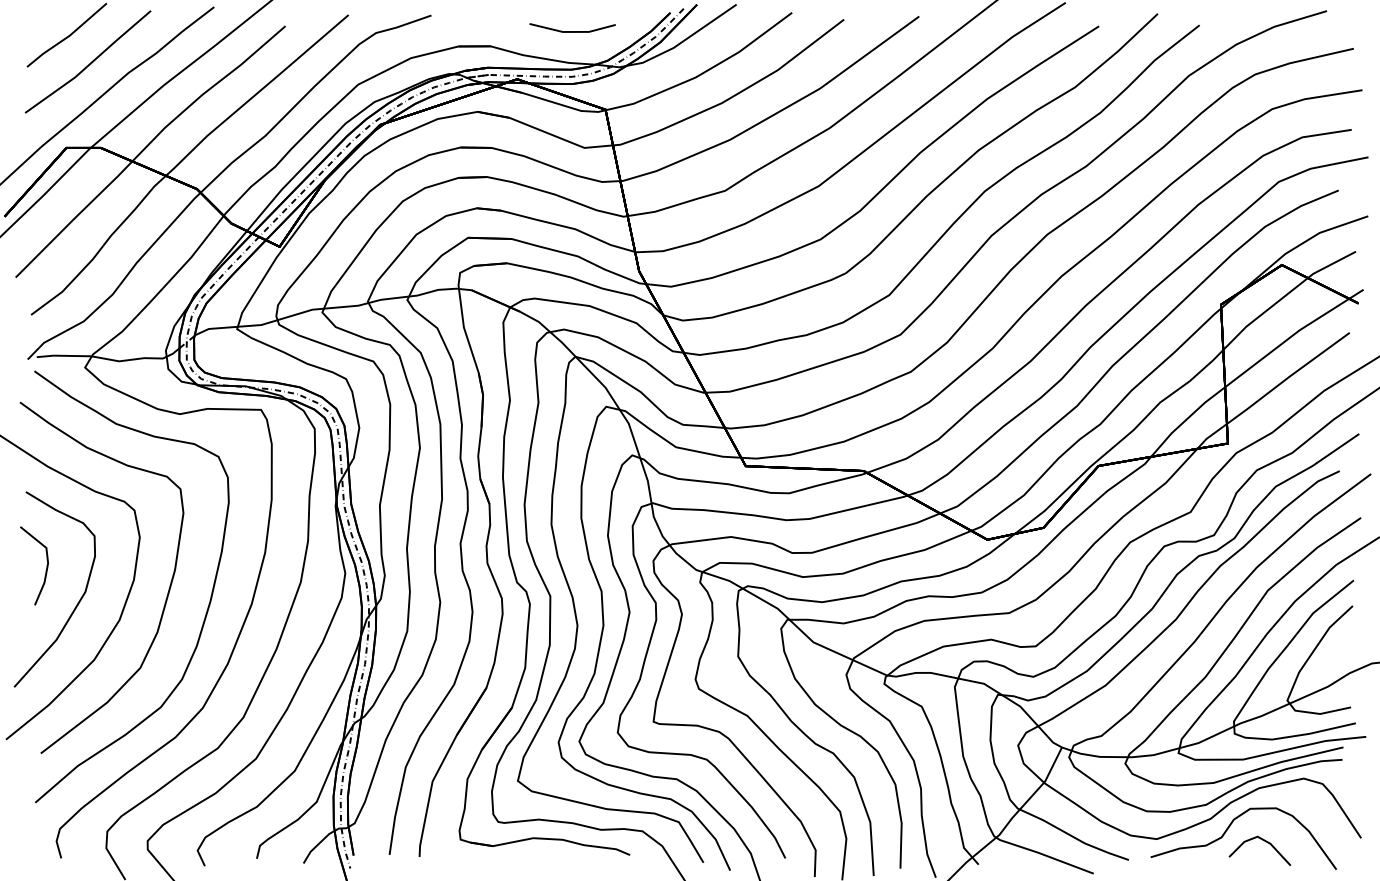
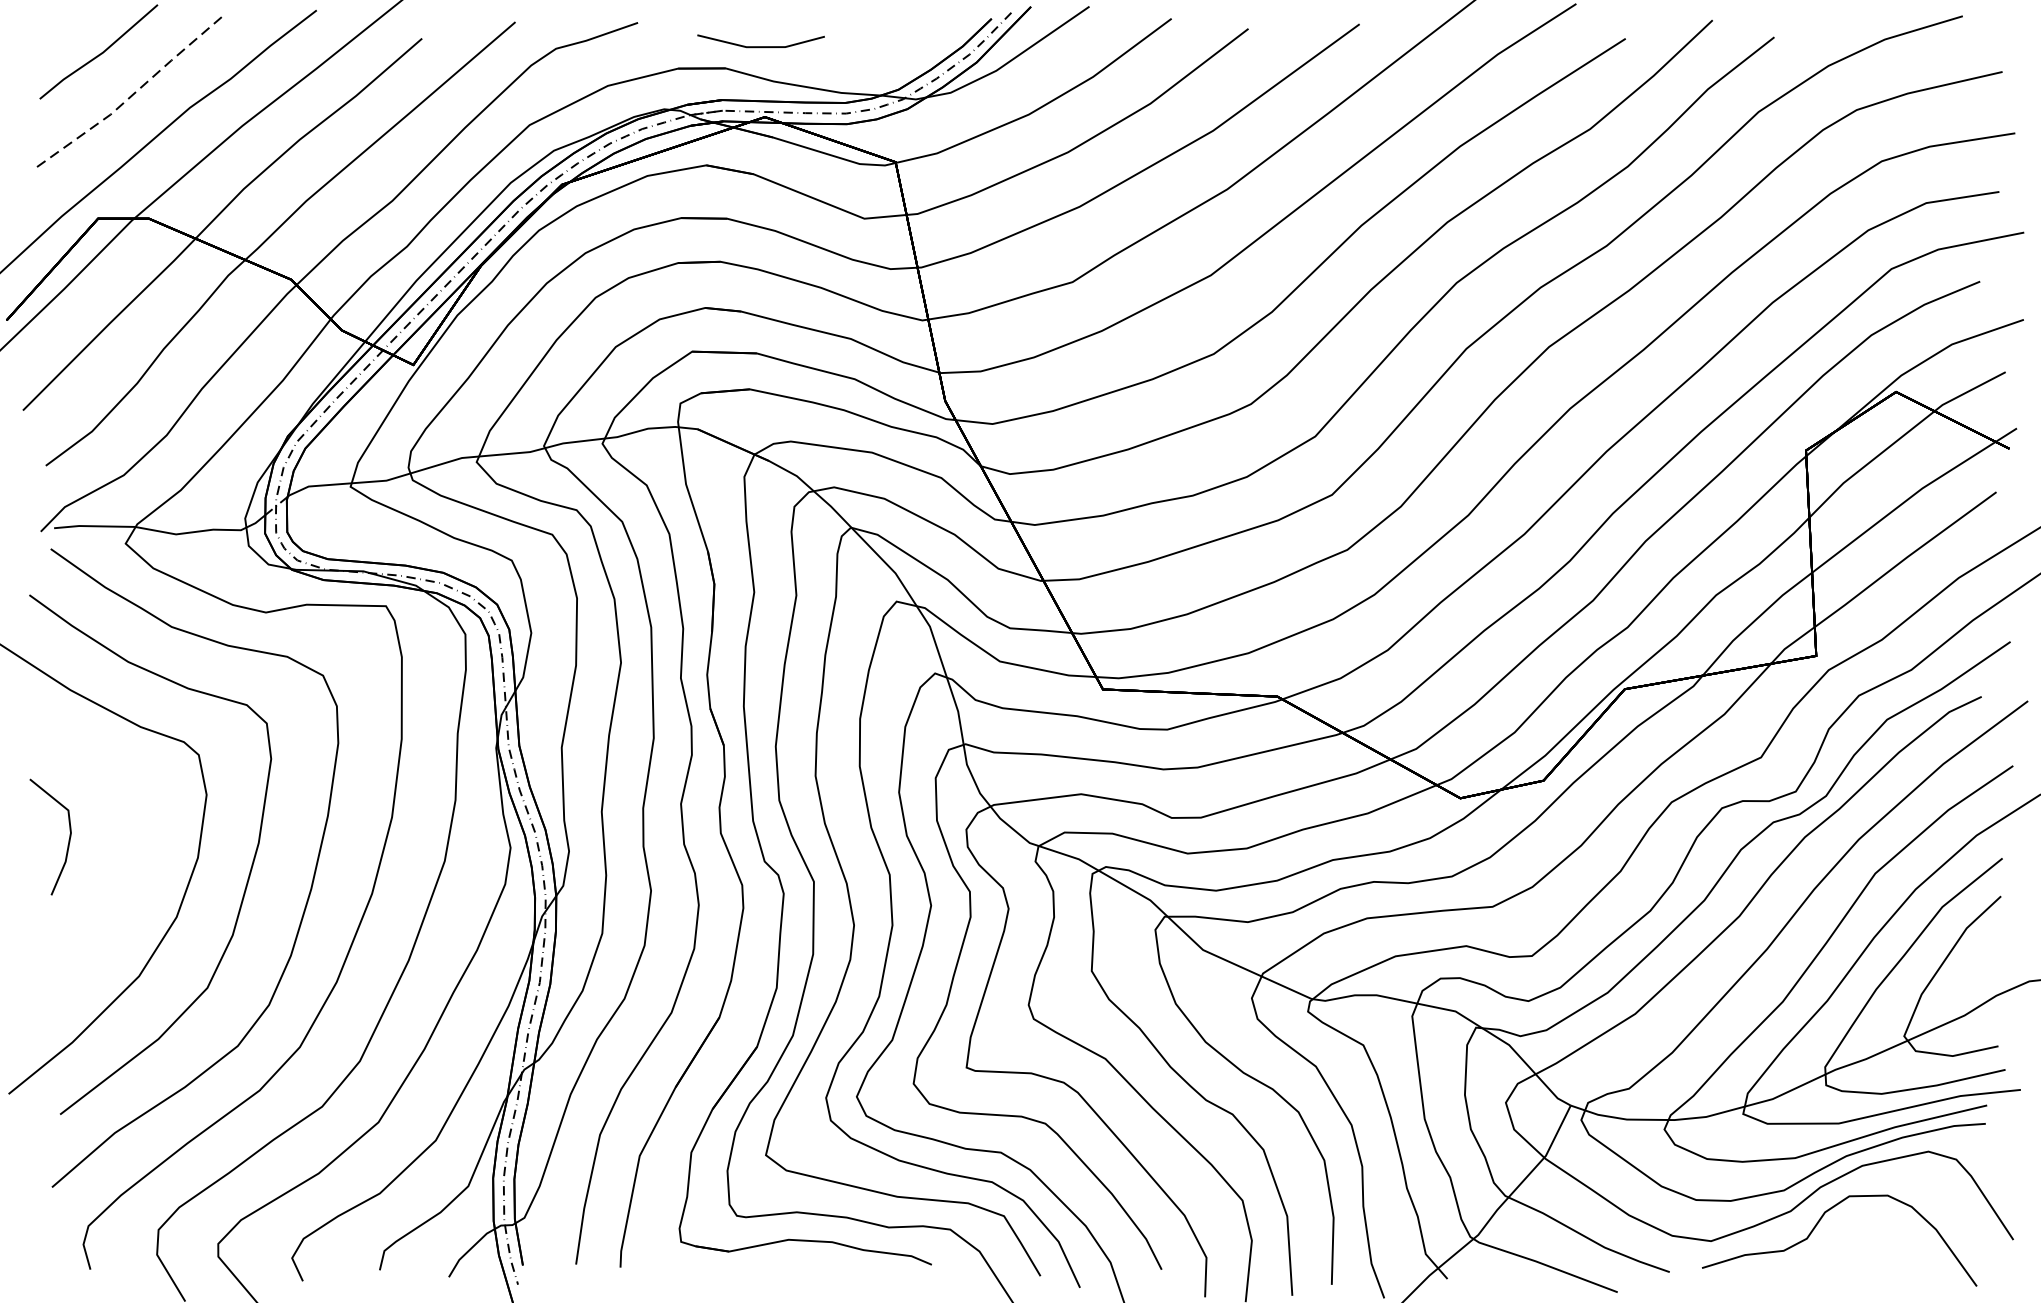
line: (572, 31) -> (760, 46), moved
line: (89, 64) -> (132, 95), solid -> dashed
curve: (76, 604) -> (112, 894), removed
line: (1265, 842) -> (1871, 1246), removed

